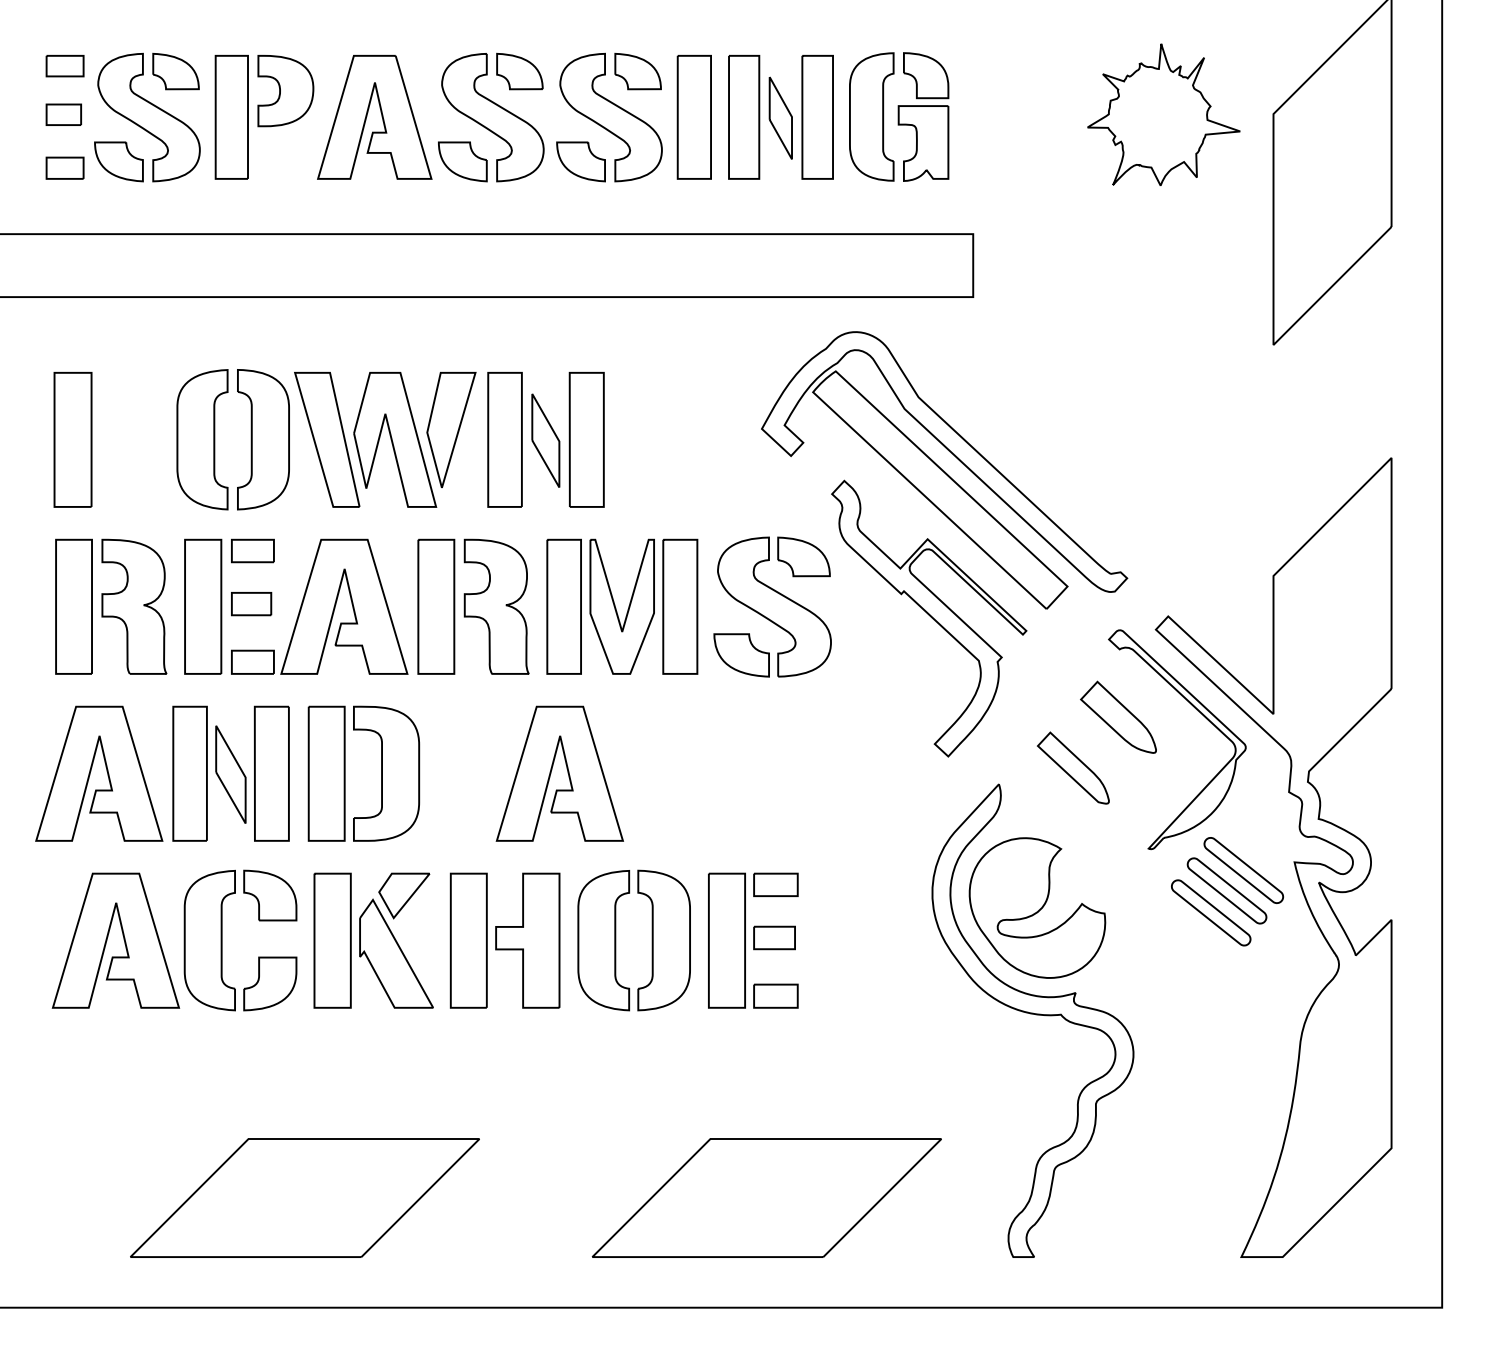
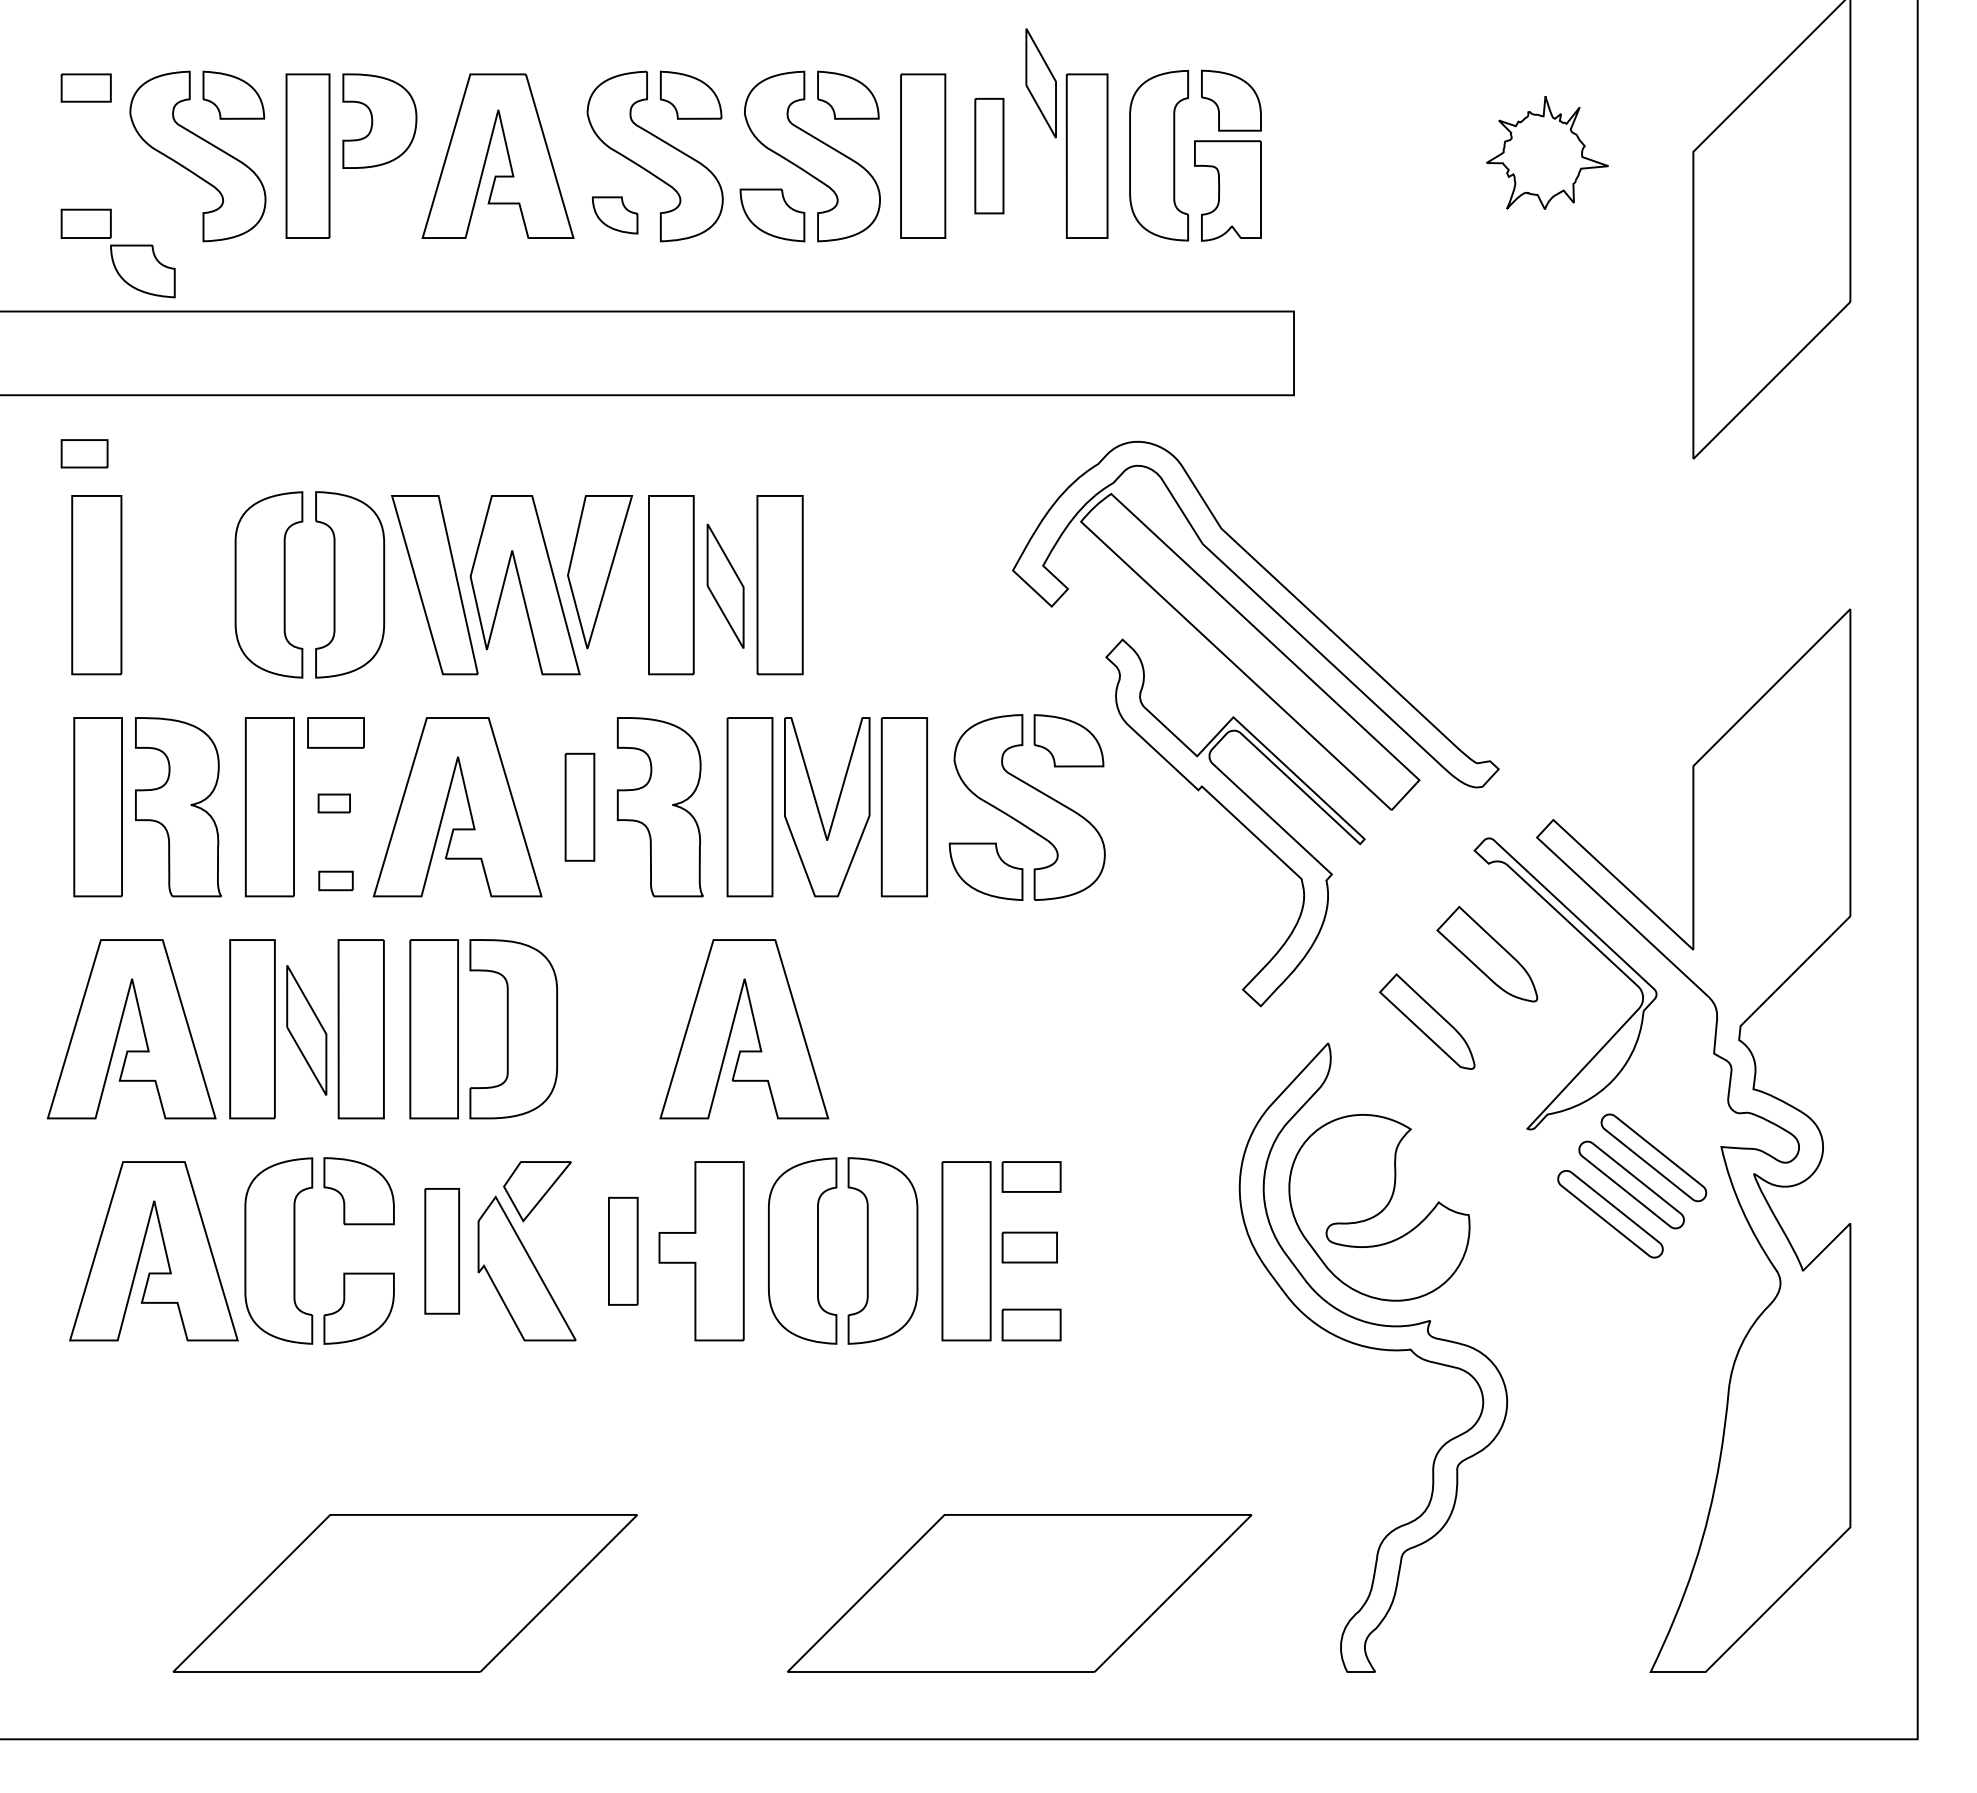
part: (63, 114) -> (84, 453), moved
part: (1163, 114) -> (1547, 152), size x0.6
part: (744, 116) -> (989, 155), size x0.7
part: (780, 118) -> (1040, 83), moved
part: (118, 161) -> (142, 271), moved
part: (462, 161) -> (614, 215), size x0.7
part: (251, 604) -> (334, 803), size x0.6
part: (435, 607) -> (579, 807), size x0.6
part: (252, 661) -> (335, 880), size x0.6
part: (332, 940) -> (442, 1251), size x0.7
part: (469, 940) -> (623, 1251), size x0.6

